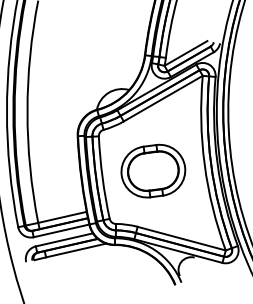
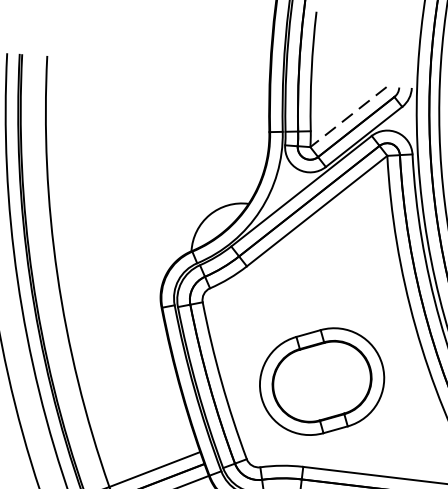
line: (185, 53) -> (347, 117), solid -> dashed
part: (153, 170) -> (322, 380), moved

